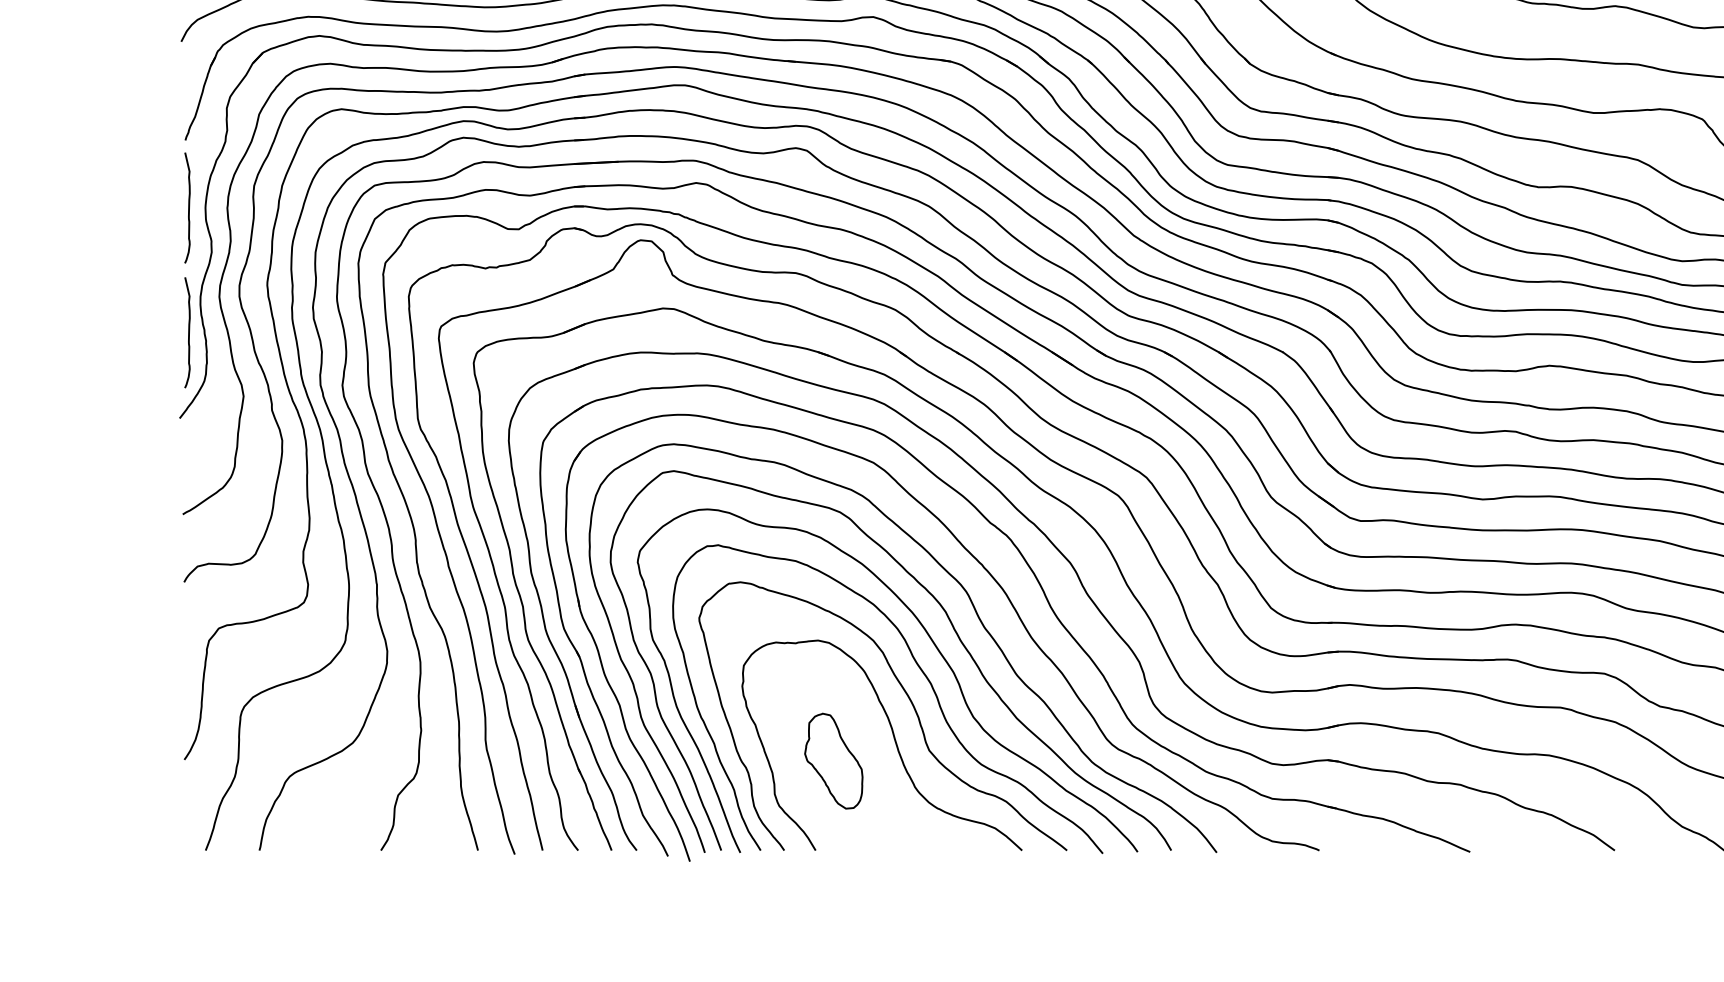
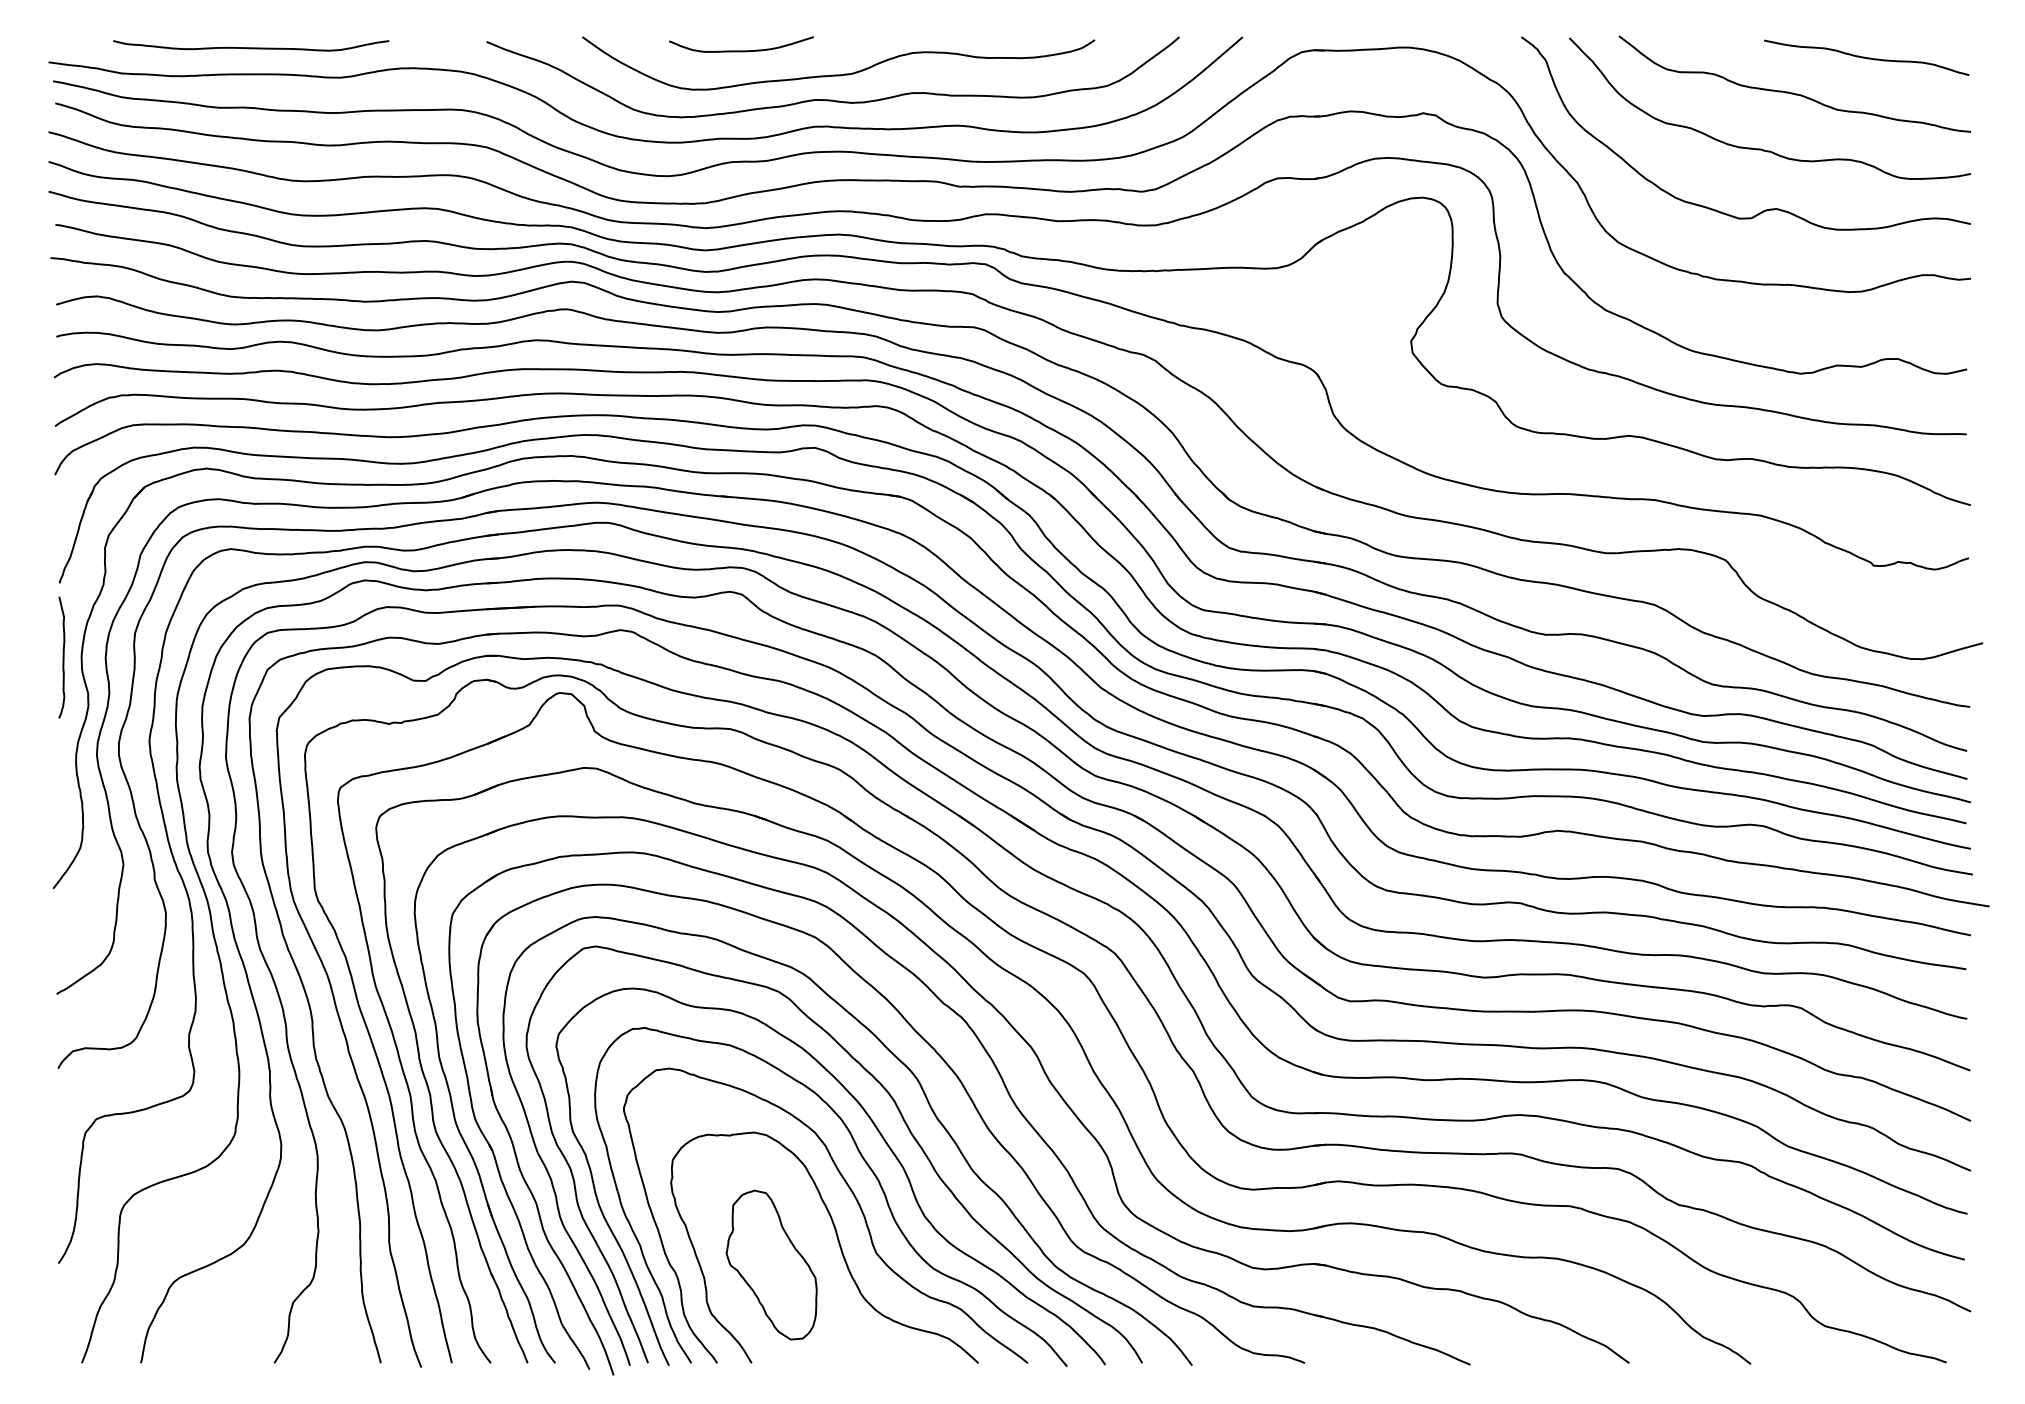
curve: (188, 332) -> (62, 794), removed
part: (833, 760) -> (771, 1264), size x1.43

